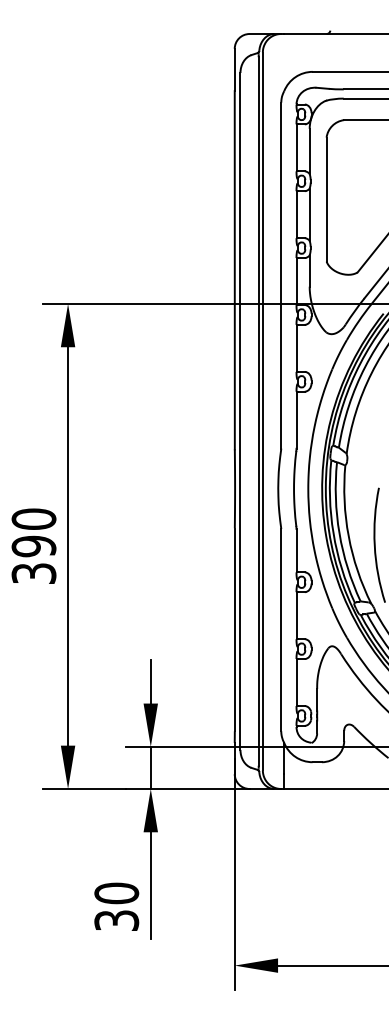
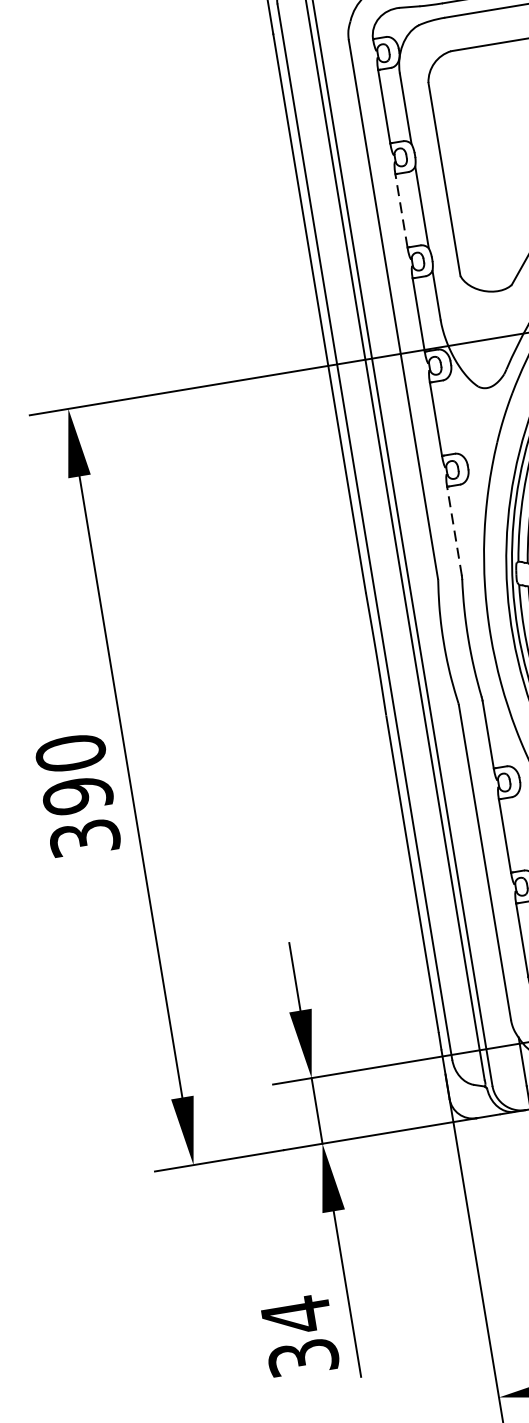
line: (296, 214) -> (401, 210), solid -> dashed
line: (296, 420) -> (454, 531), solid -> dashed
text: (116, 893) -> (296, 1315), 30 -> 34

